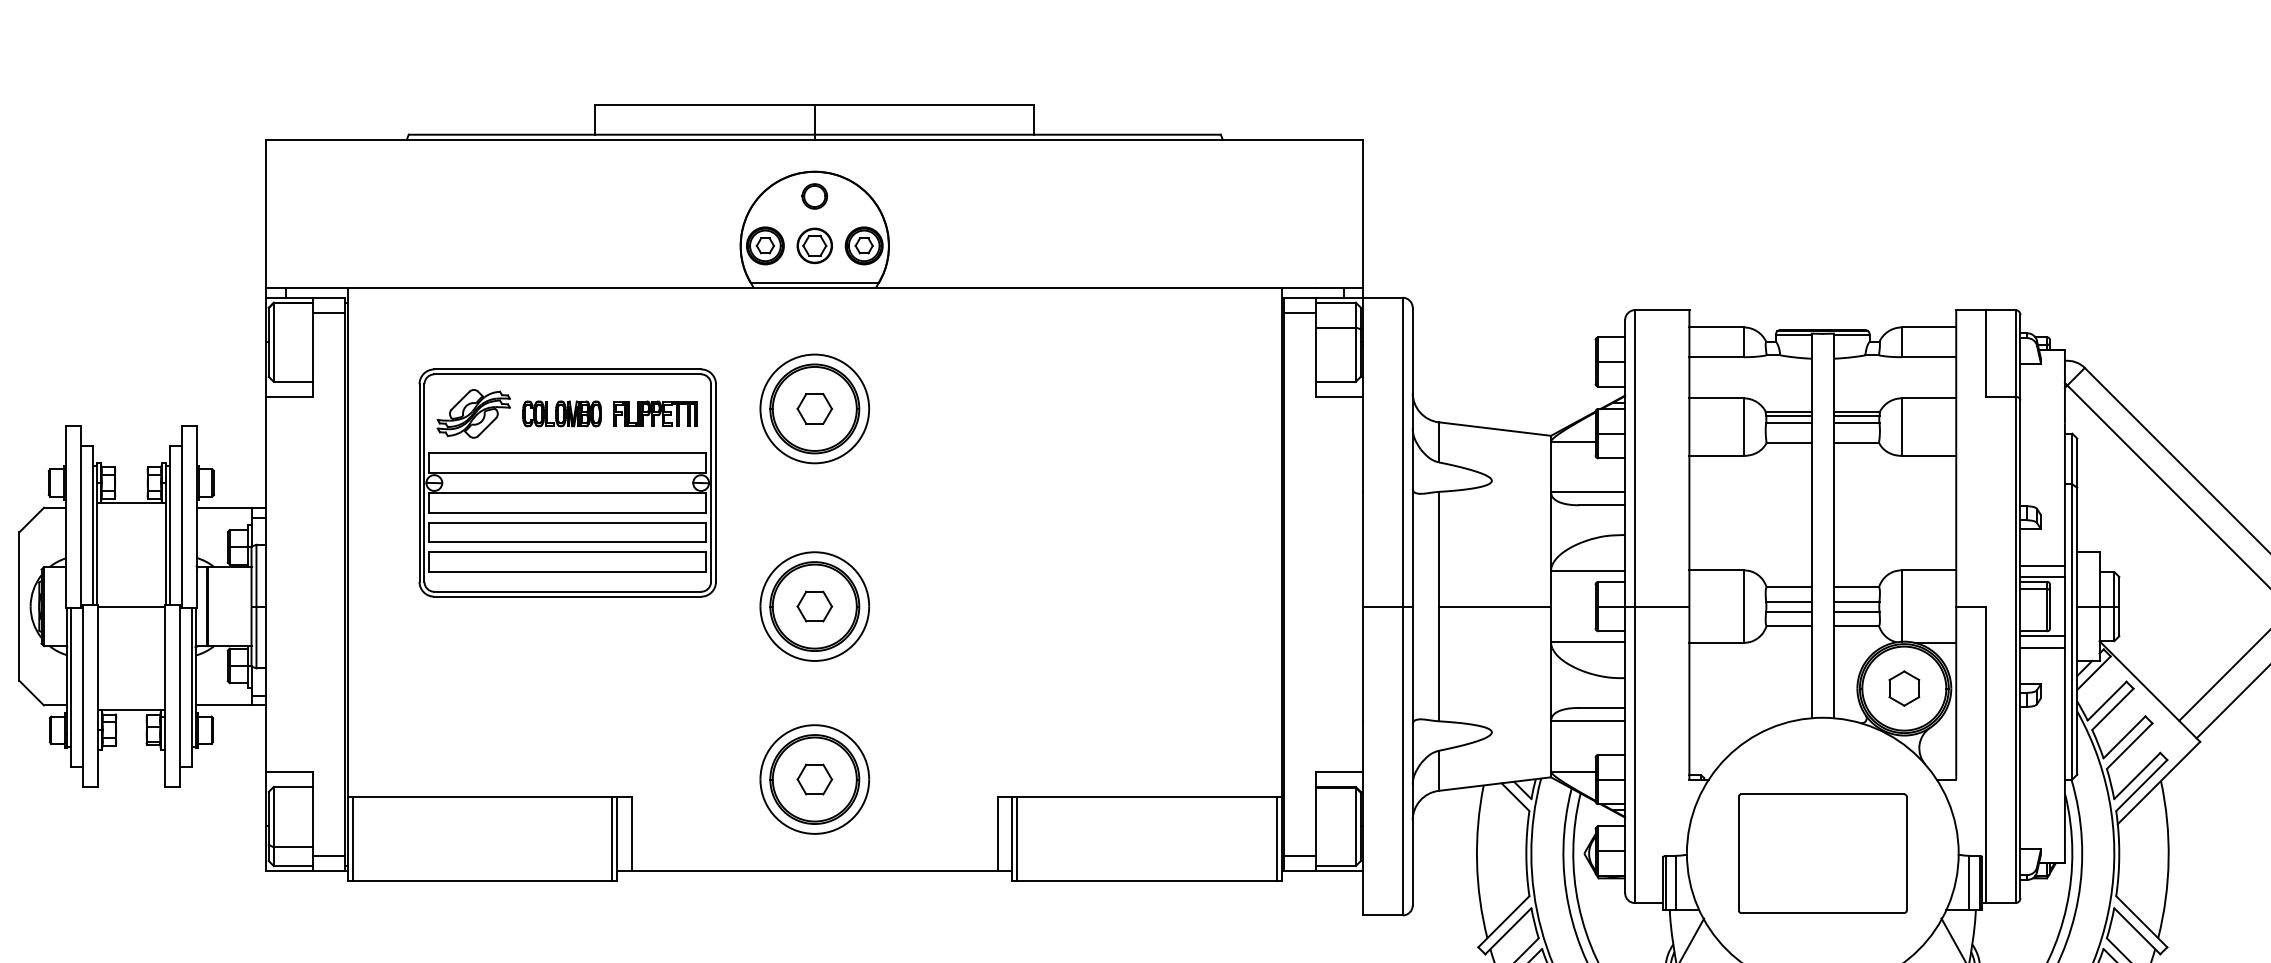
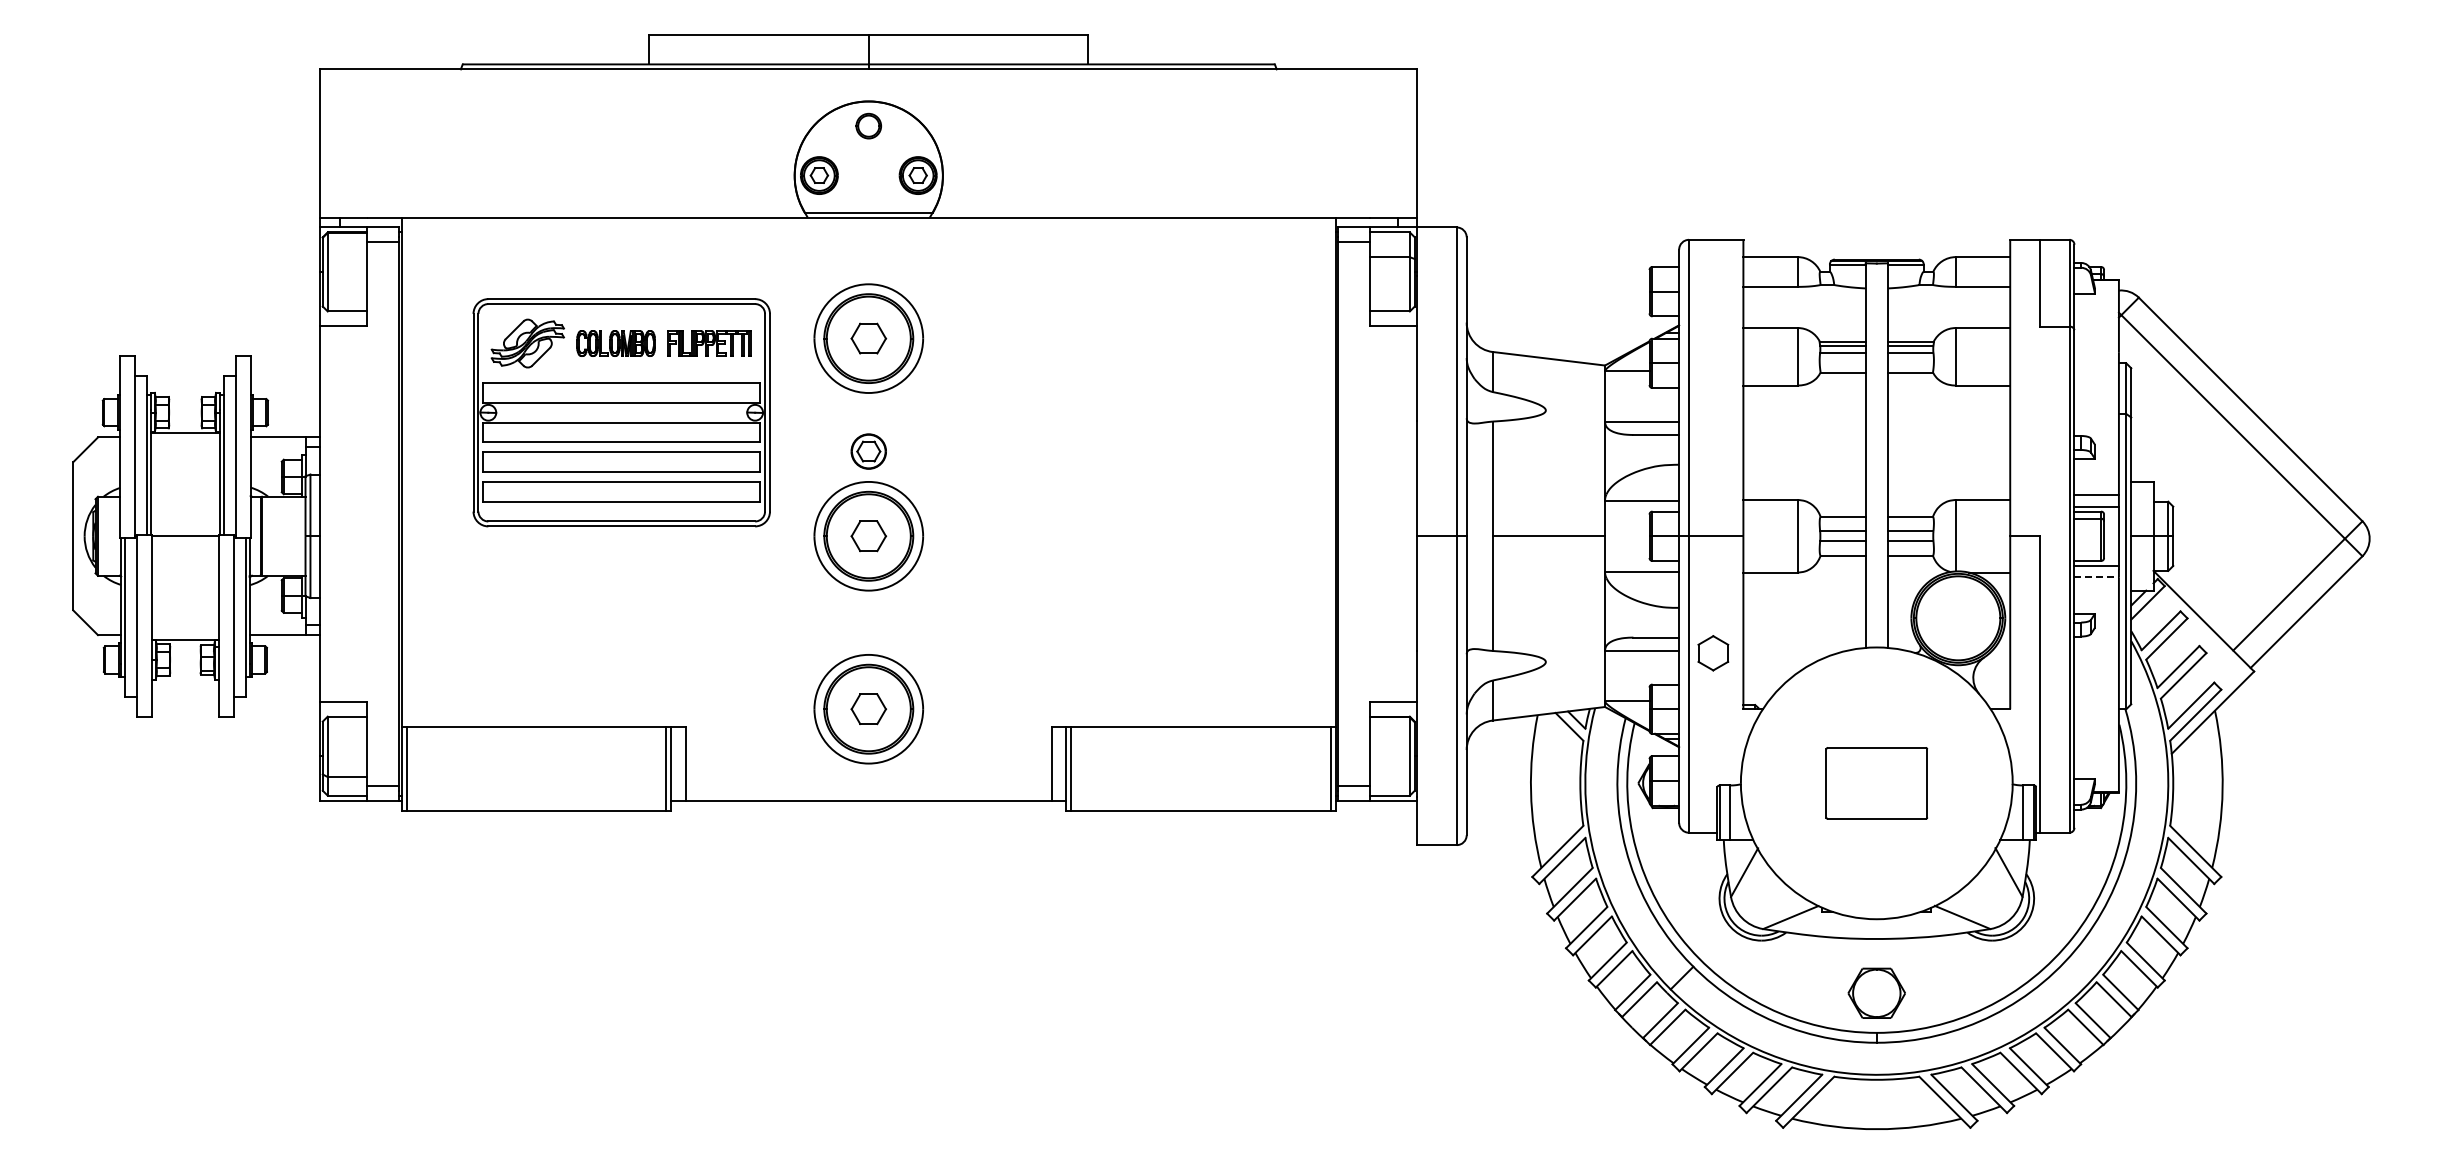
part: (814, 245) -> (868, 451), moved
line: (2043, 647) -> (2097, 577), solid -> dashed
part: (1904, 688) -> (1713, 653), moved
part: (1822, 853) -> (1876, 783), size x0.6

